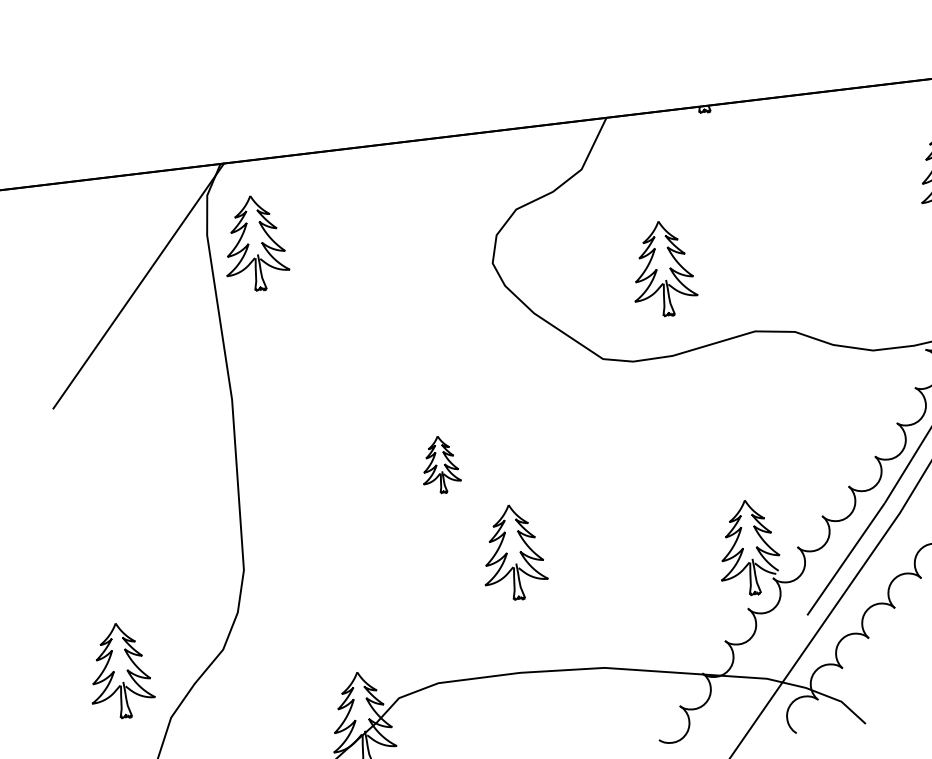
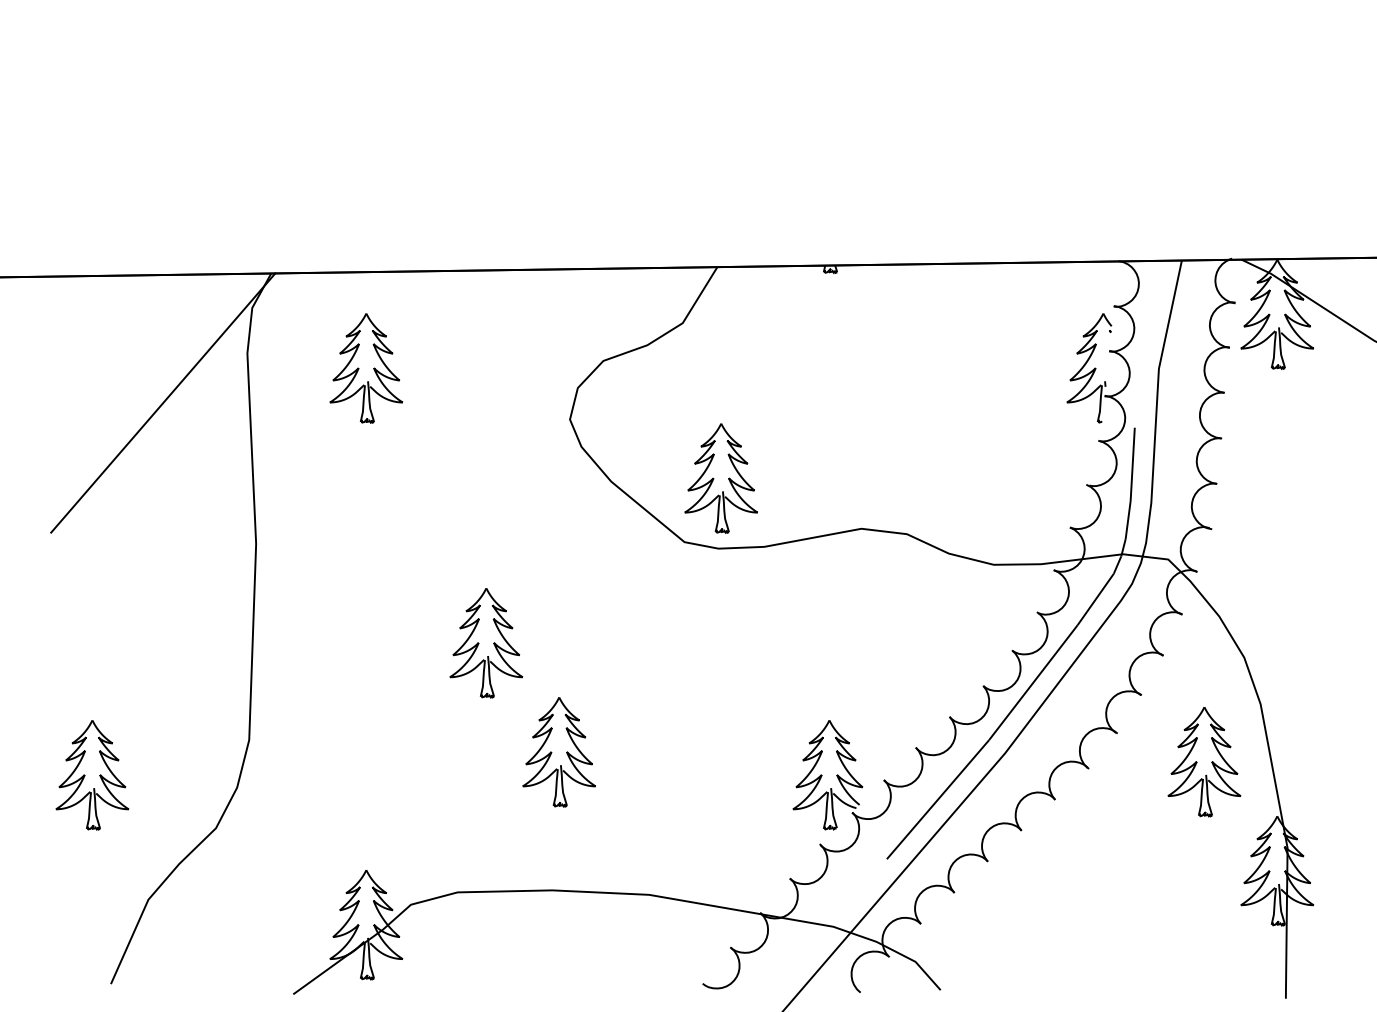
part: (254, 243) -> (365, 368), moved
part: (662, 269) -> (720, 478), moved
part: (440, 464) -> (486, 643), size x1.67
part: (120, 671) -> (92, 775), moved

